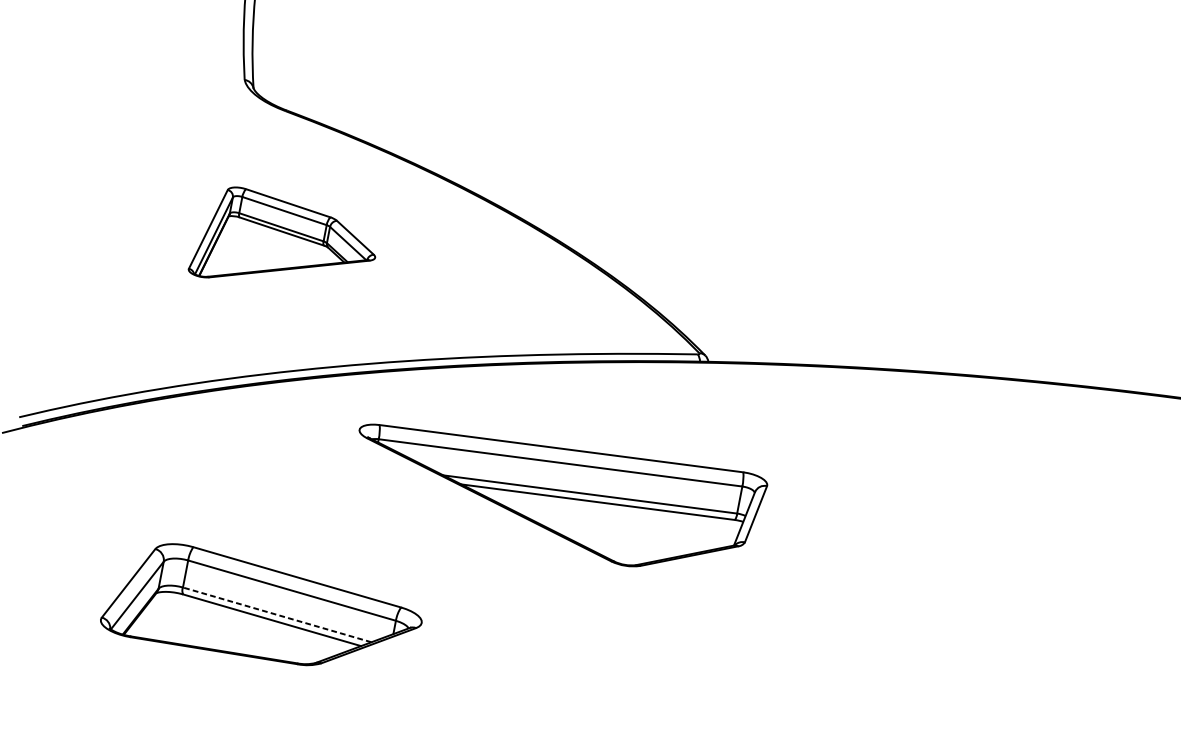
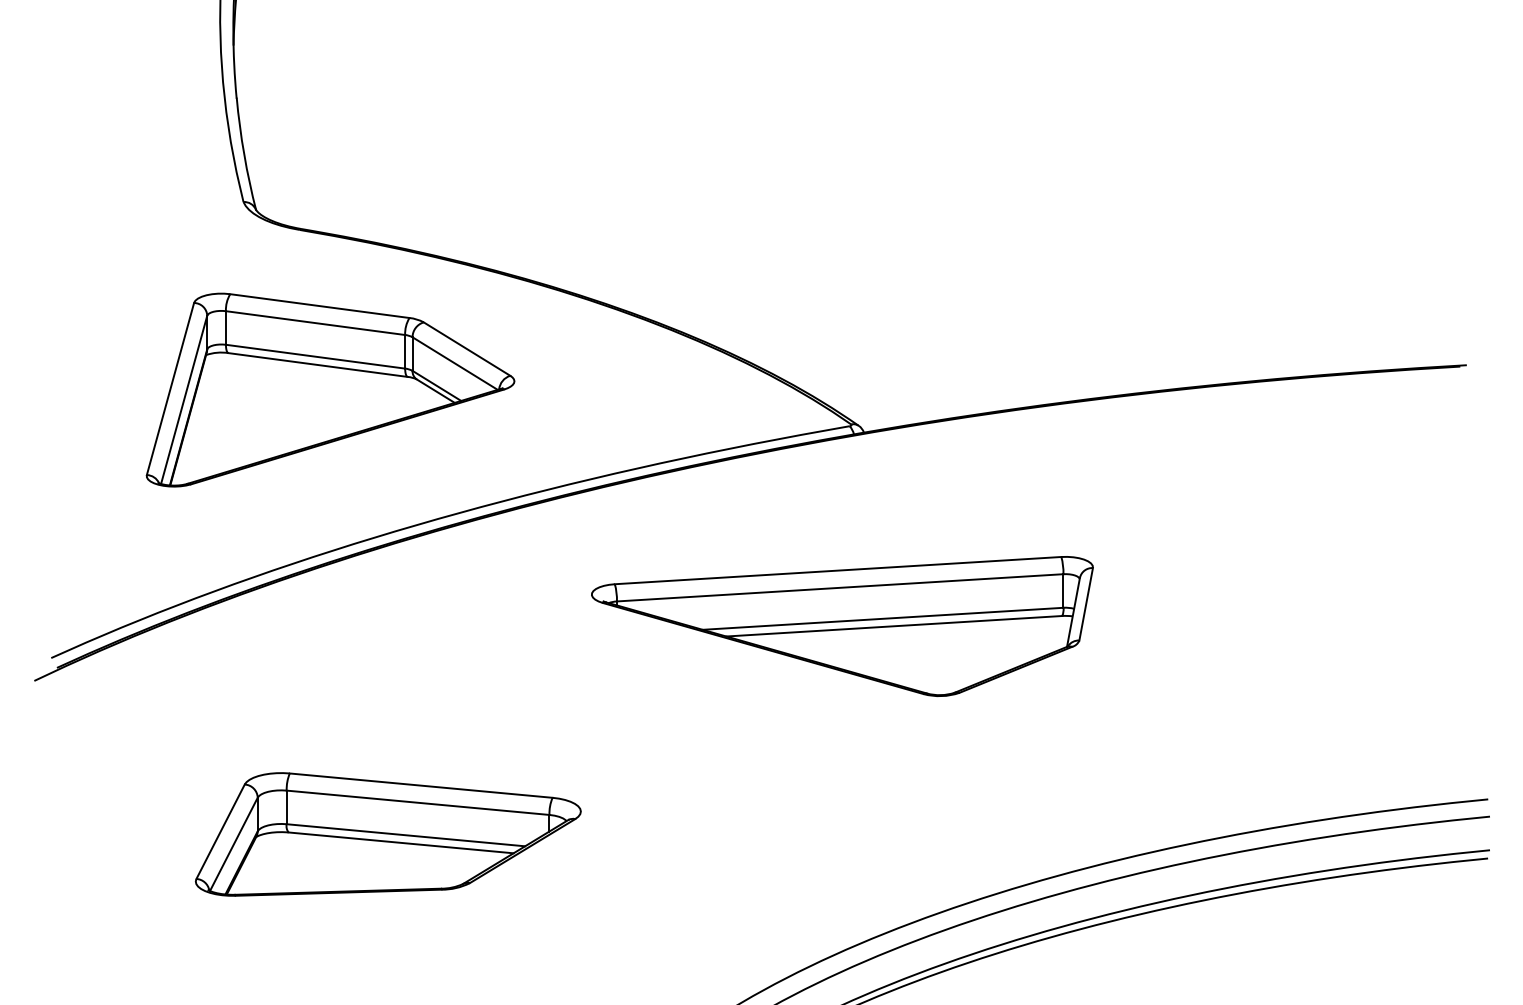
part: (285, 244) -> (330, 389), size x1.67
part: (556, 494) -> (842, 626), moved
line: (276, 615) -> (405, 835), dashed -> solid

